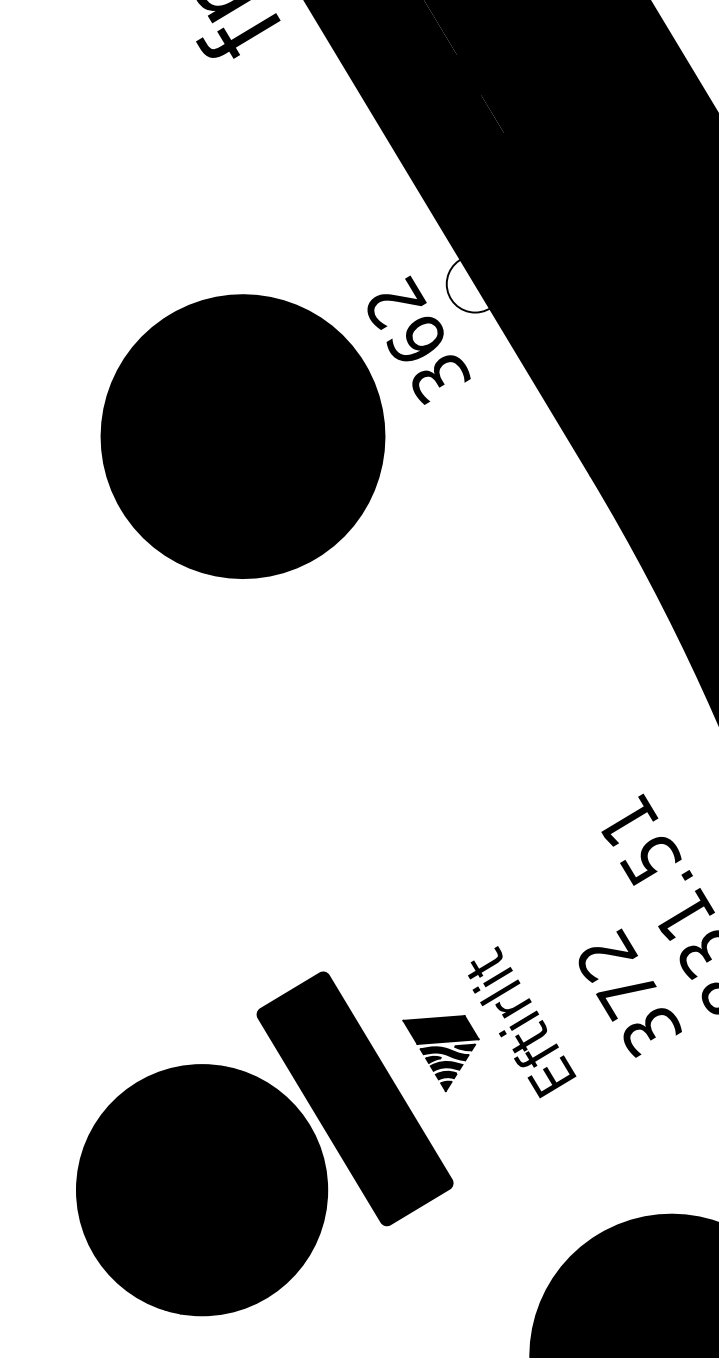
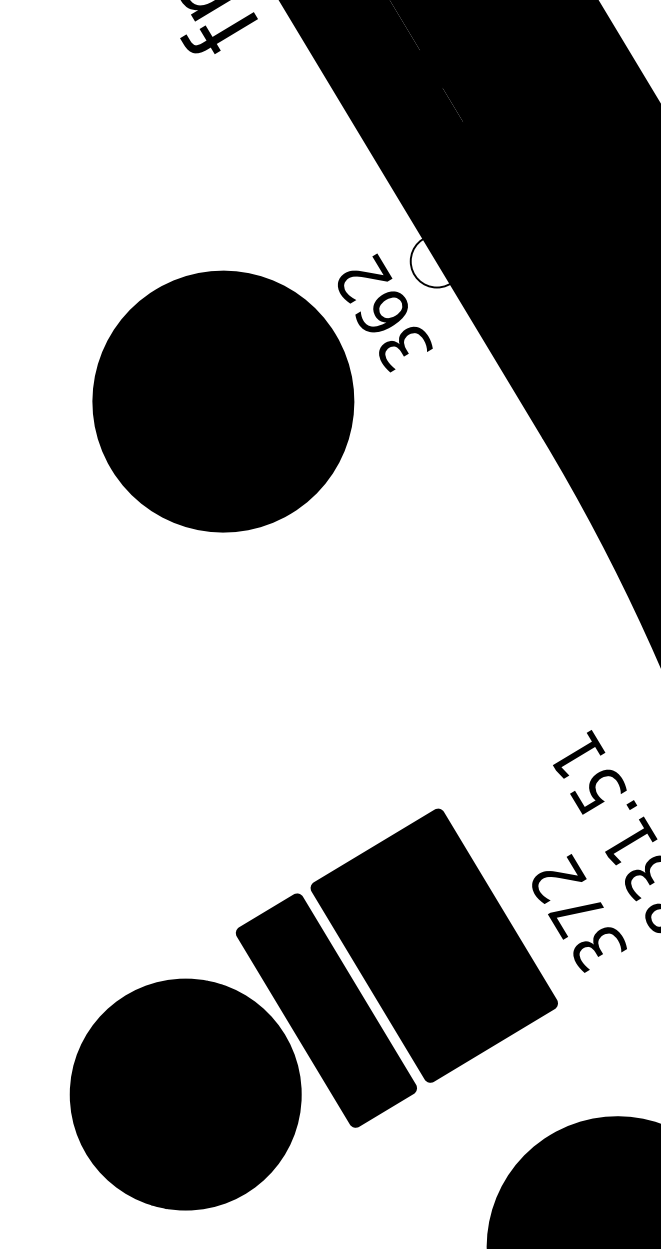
fill: (471, 1028) -> (433, 945), added
fill: (472, 1028) -> (434, 945), added

